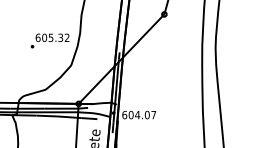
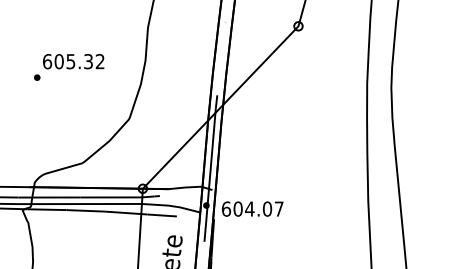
text: (49, 40) -> (68, 66), moved

